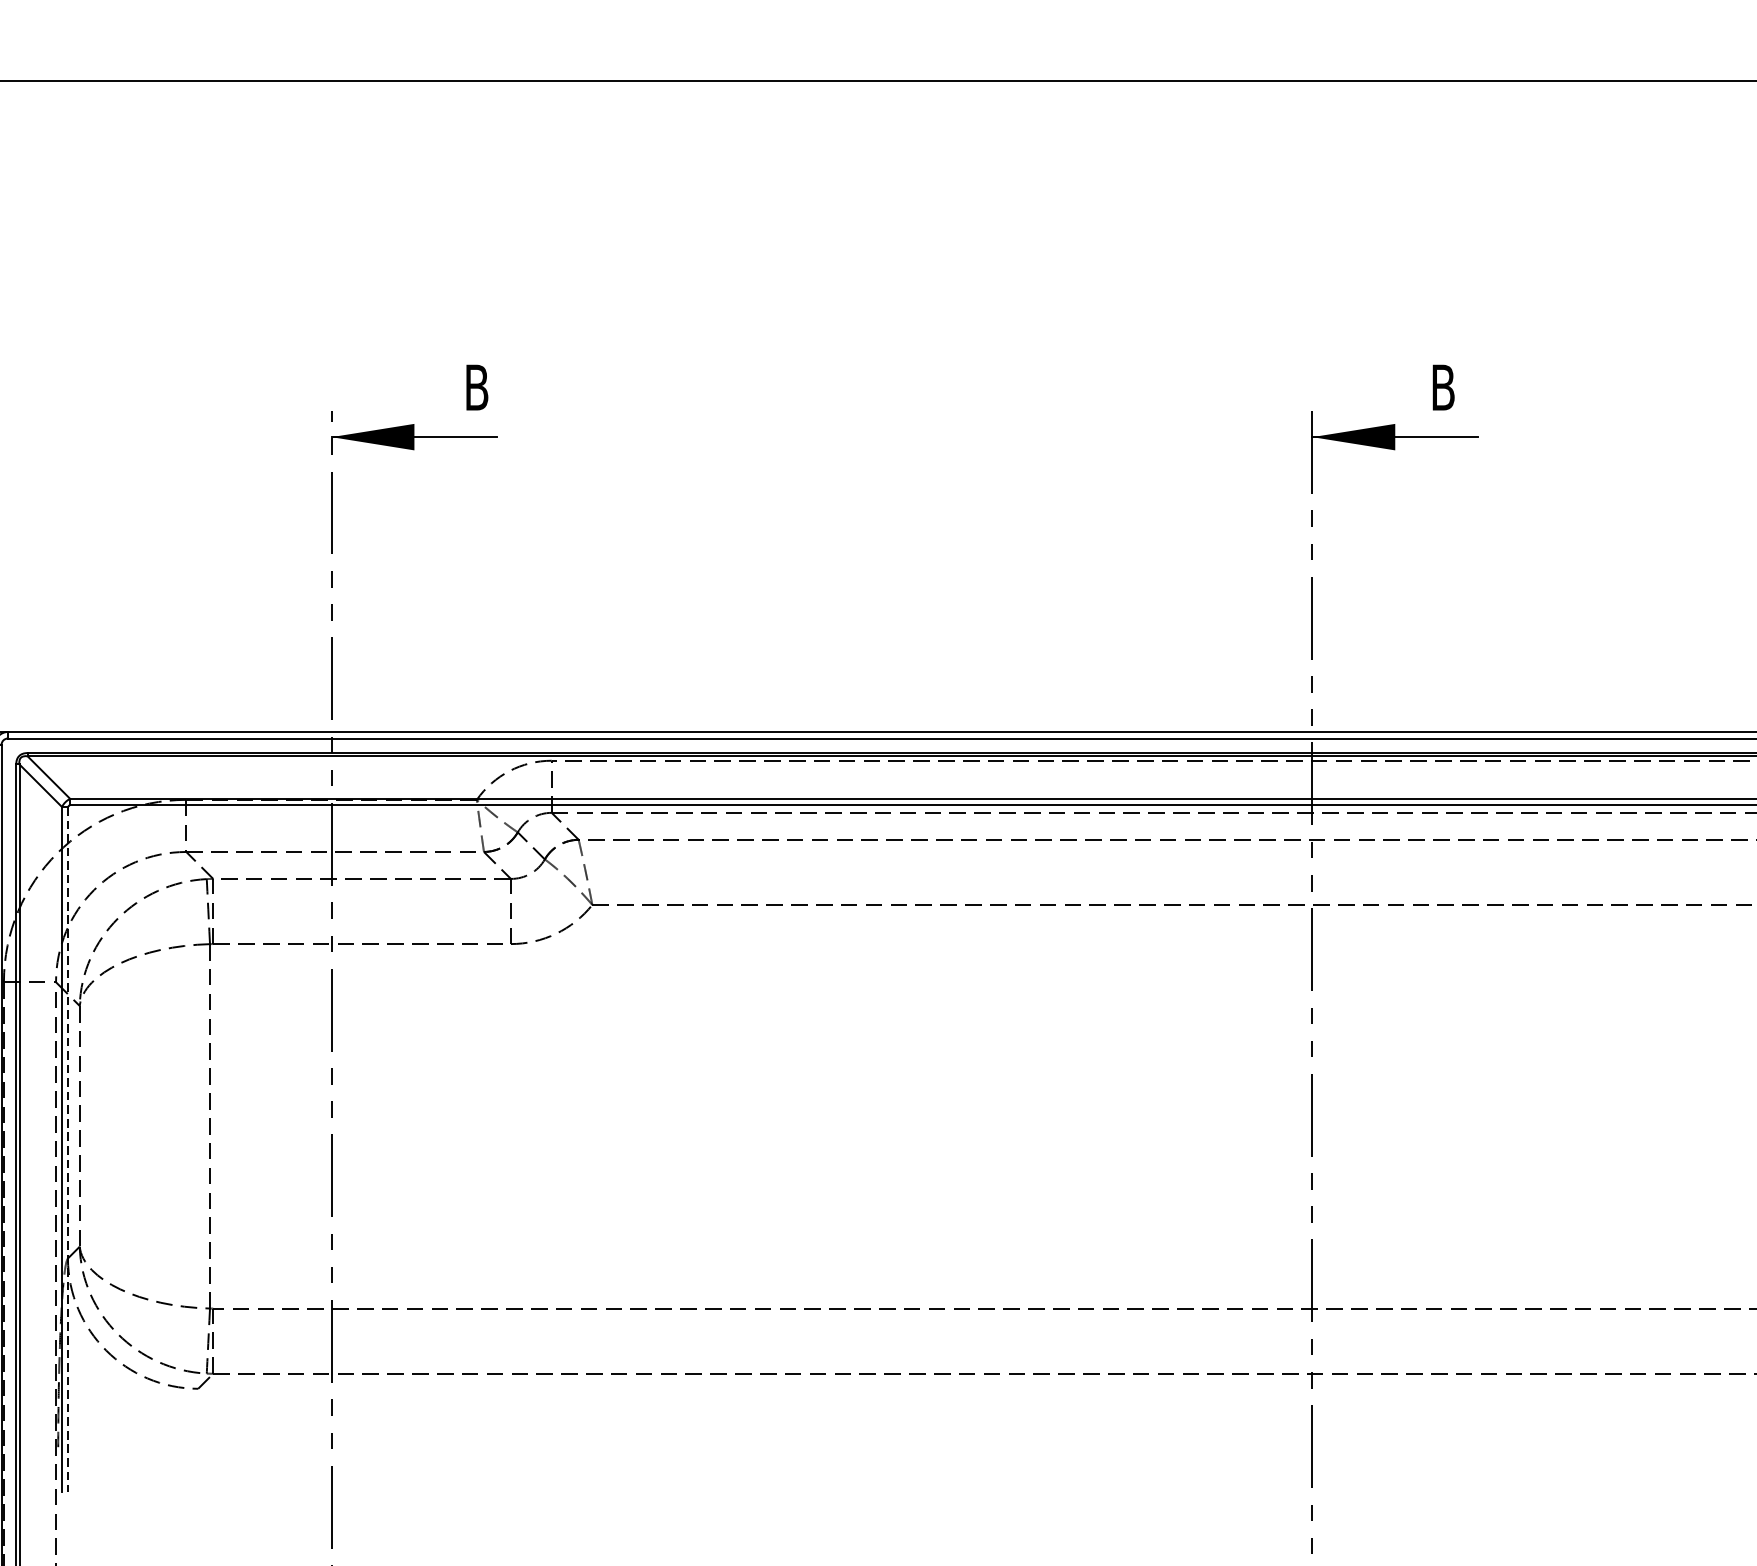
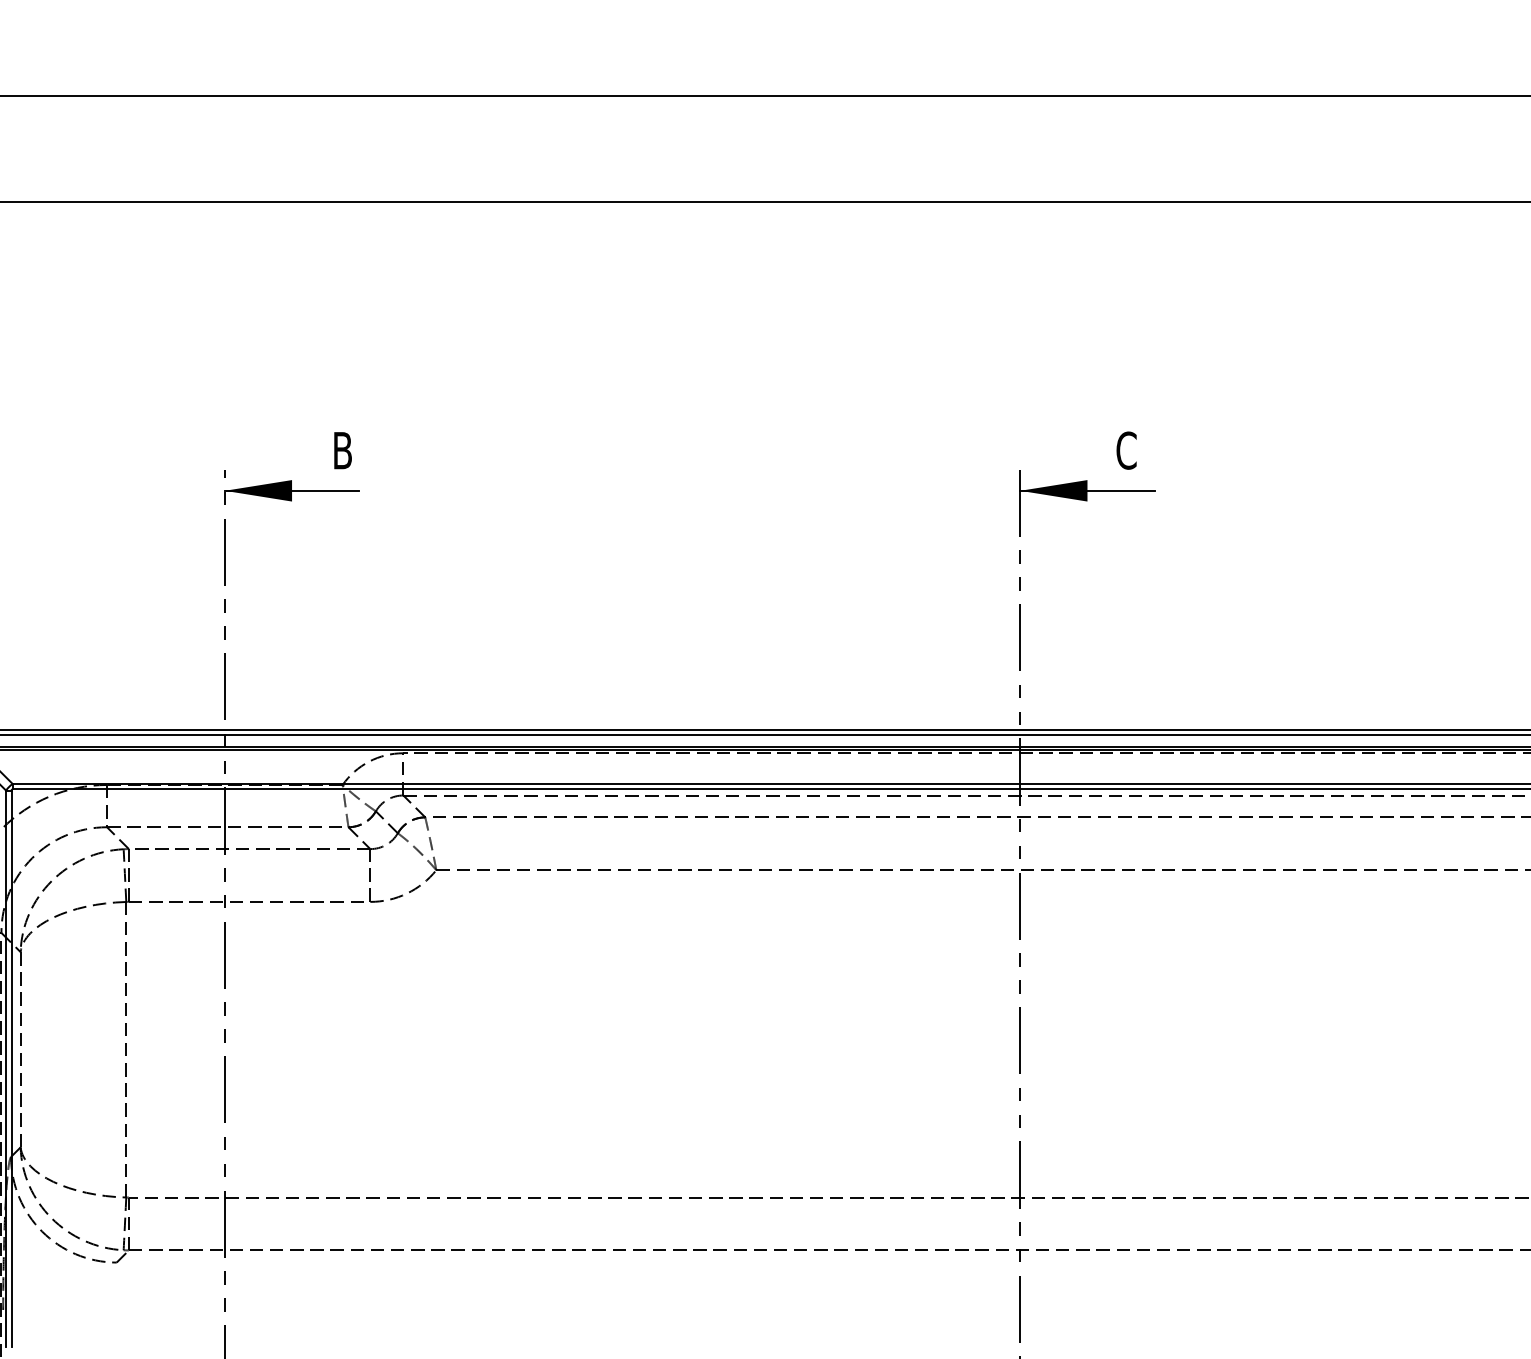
text: (1443, 387) -> (1126, 450), B -> C
line: (68, 1149) -> (11, 1068), dashed -> solid

